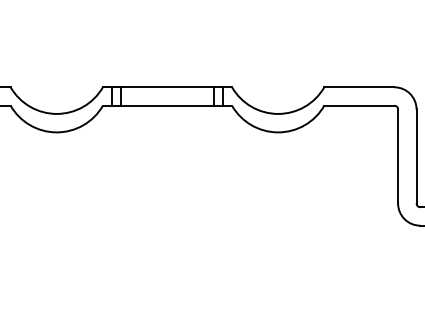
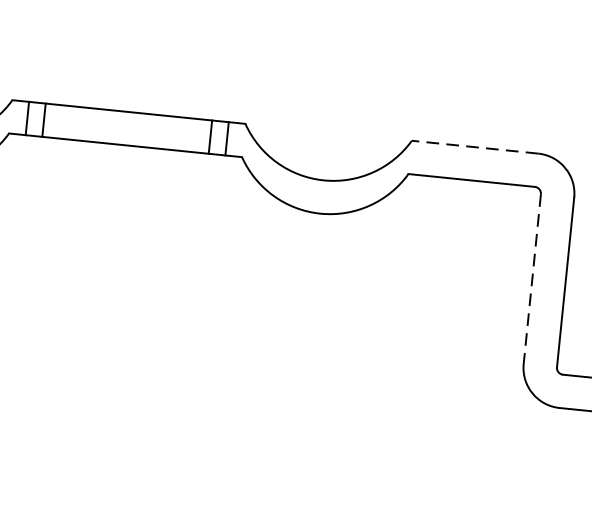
line: (358, 87) -> (473, 147), solid -> dashed
line: (398, 156) -> (533, 279), solid -> dashed

